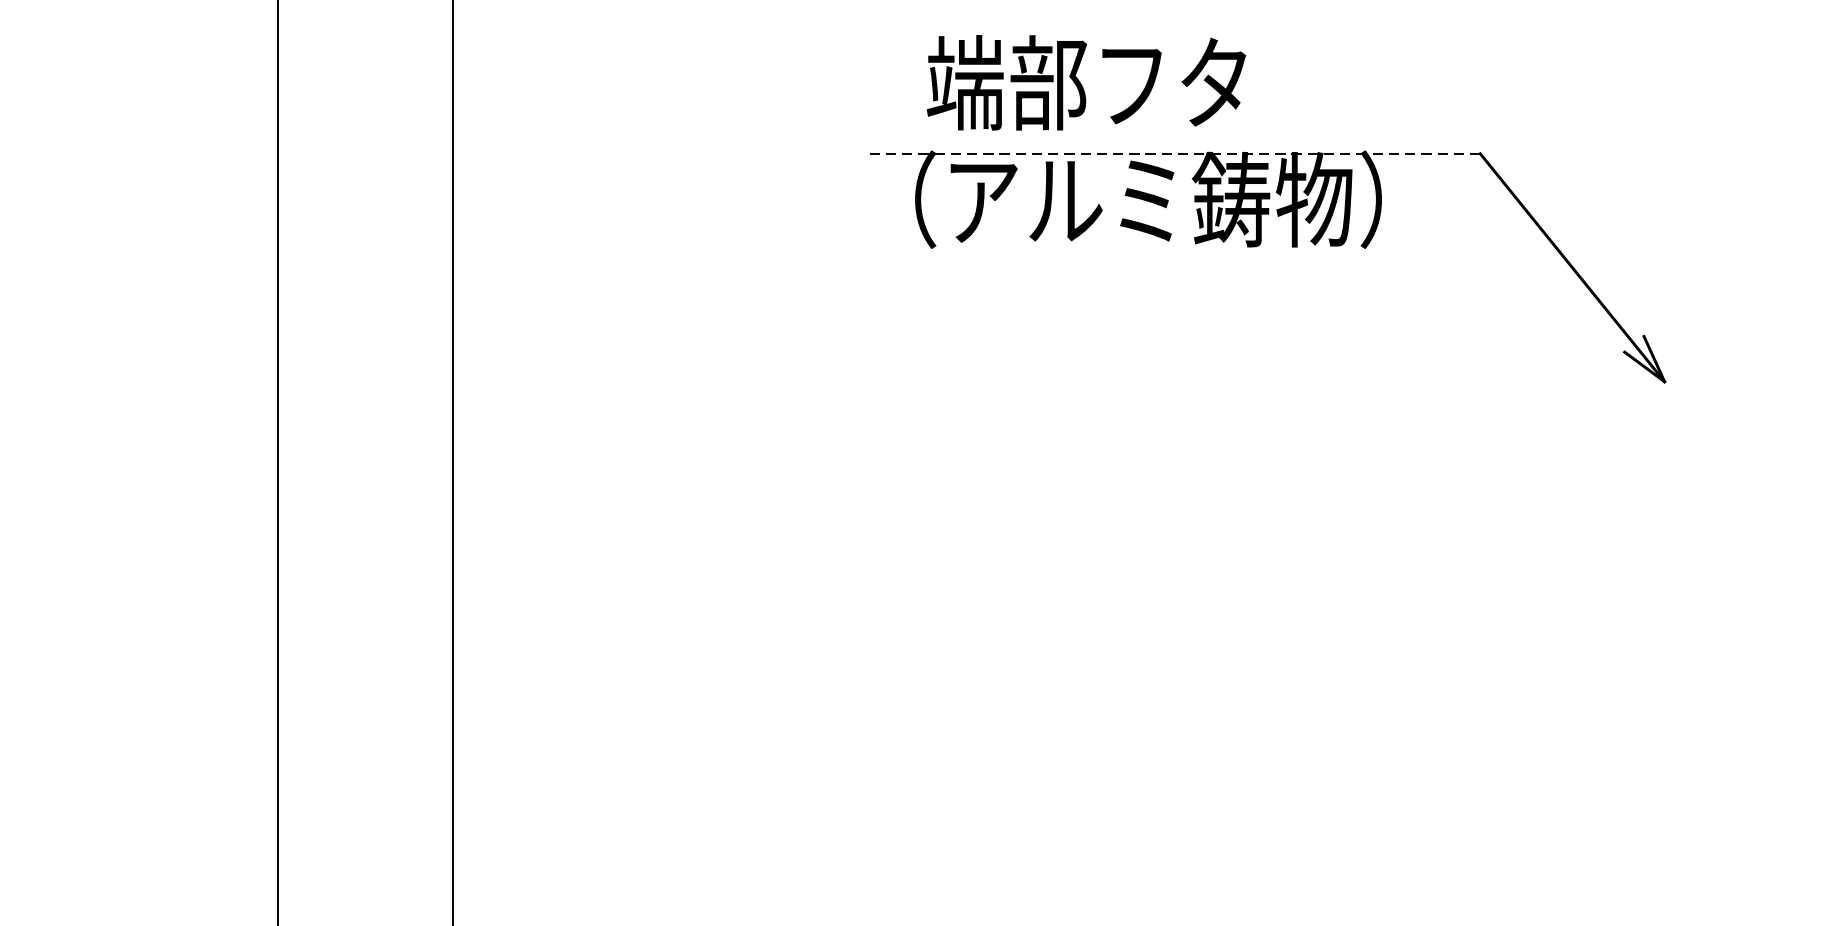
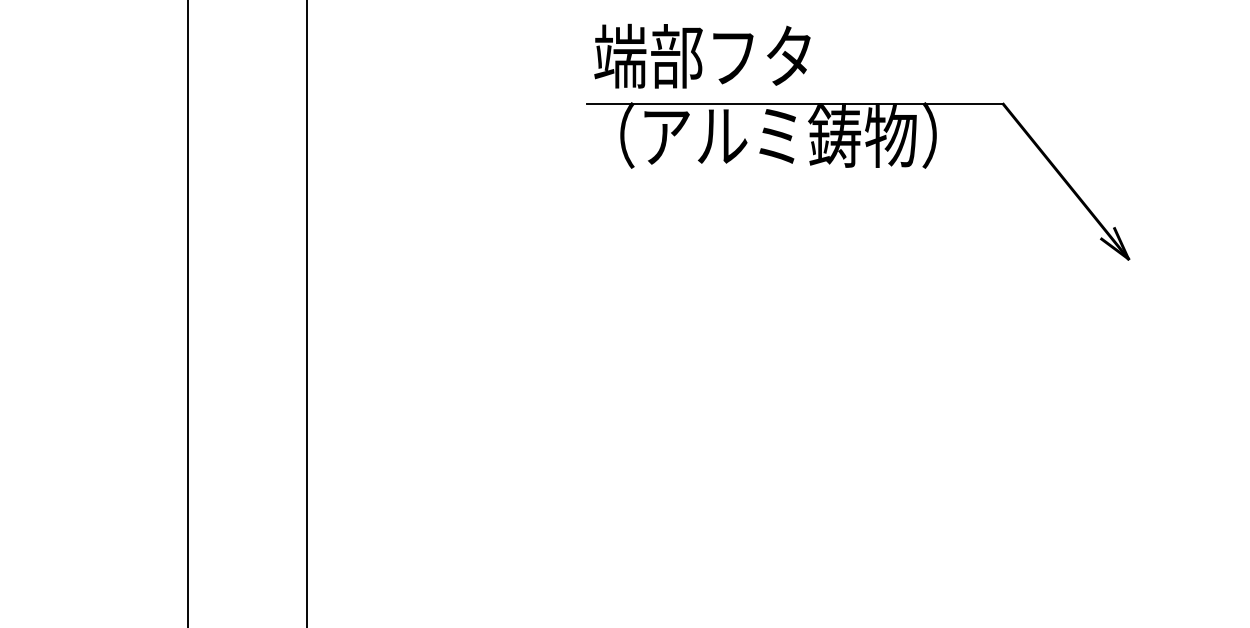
text: (1086, 81) -> (702, 55), moved
line: (1172, 153) -> (794, 104), dashed -> solid

